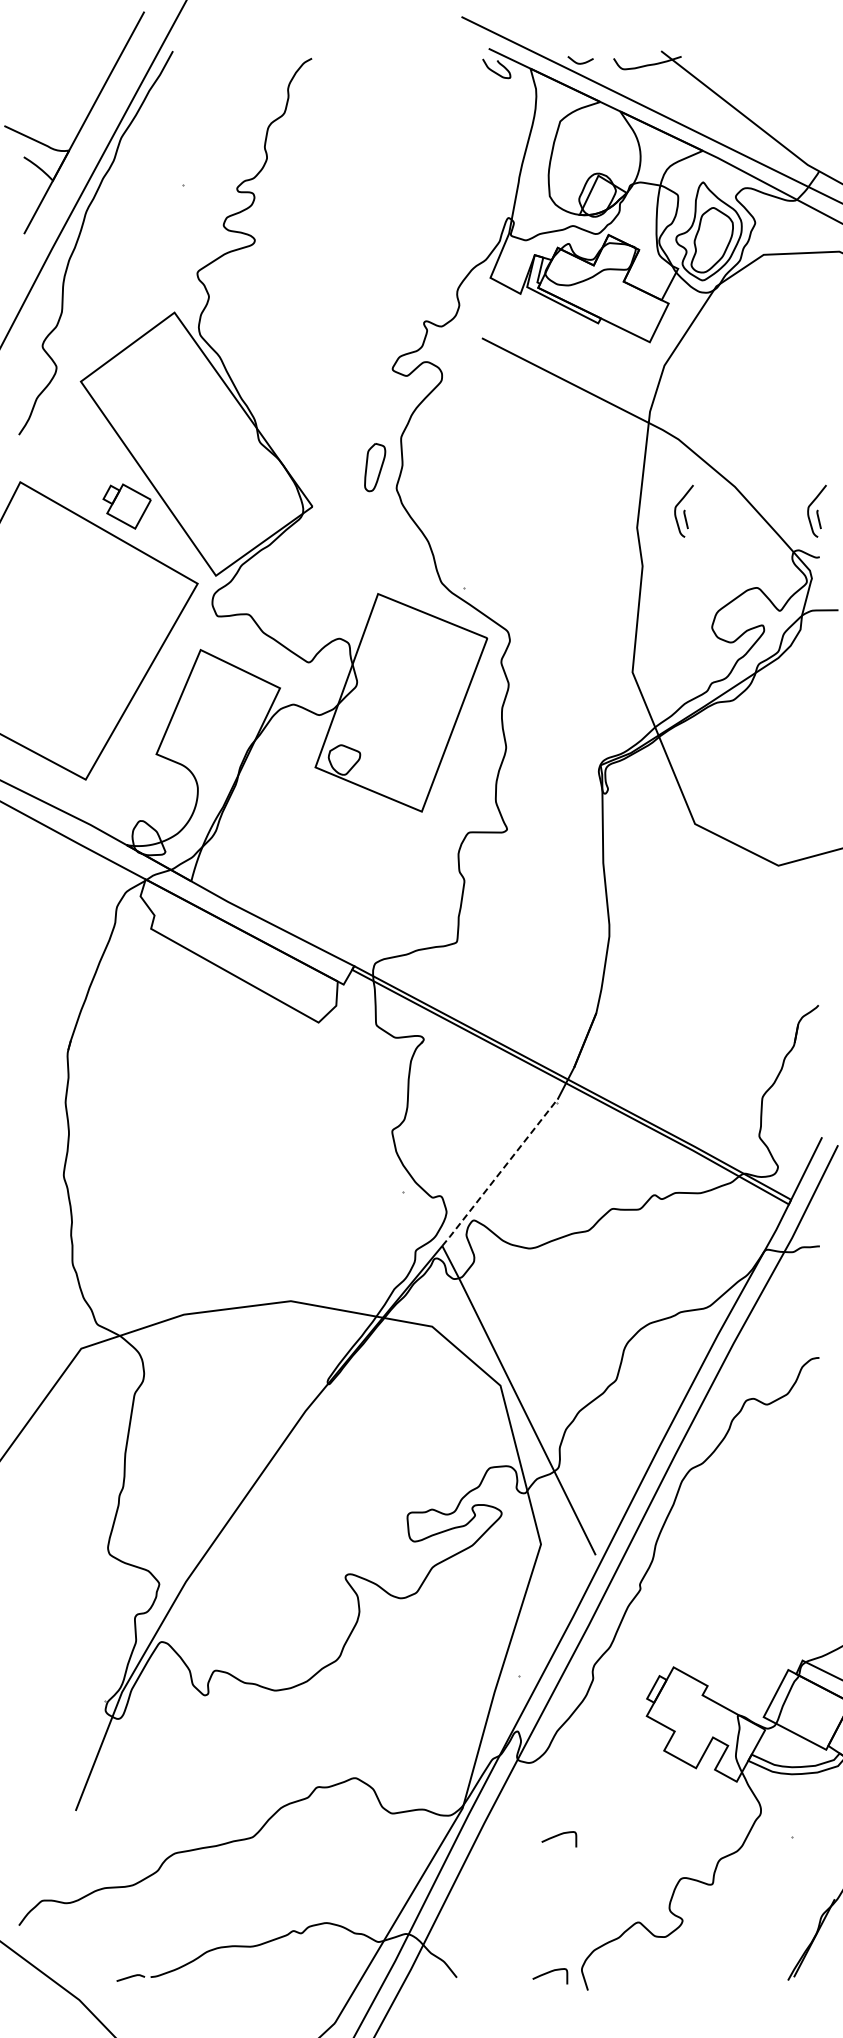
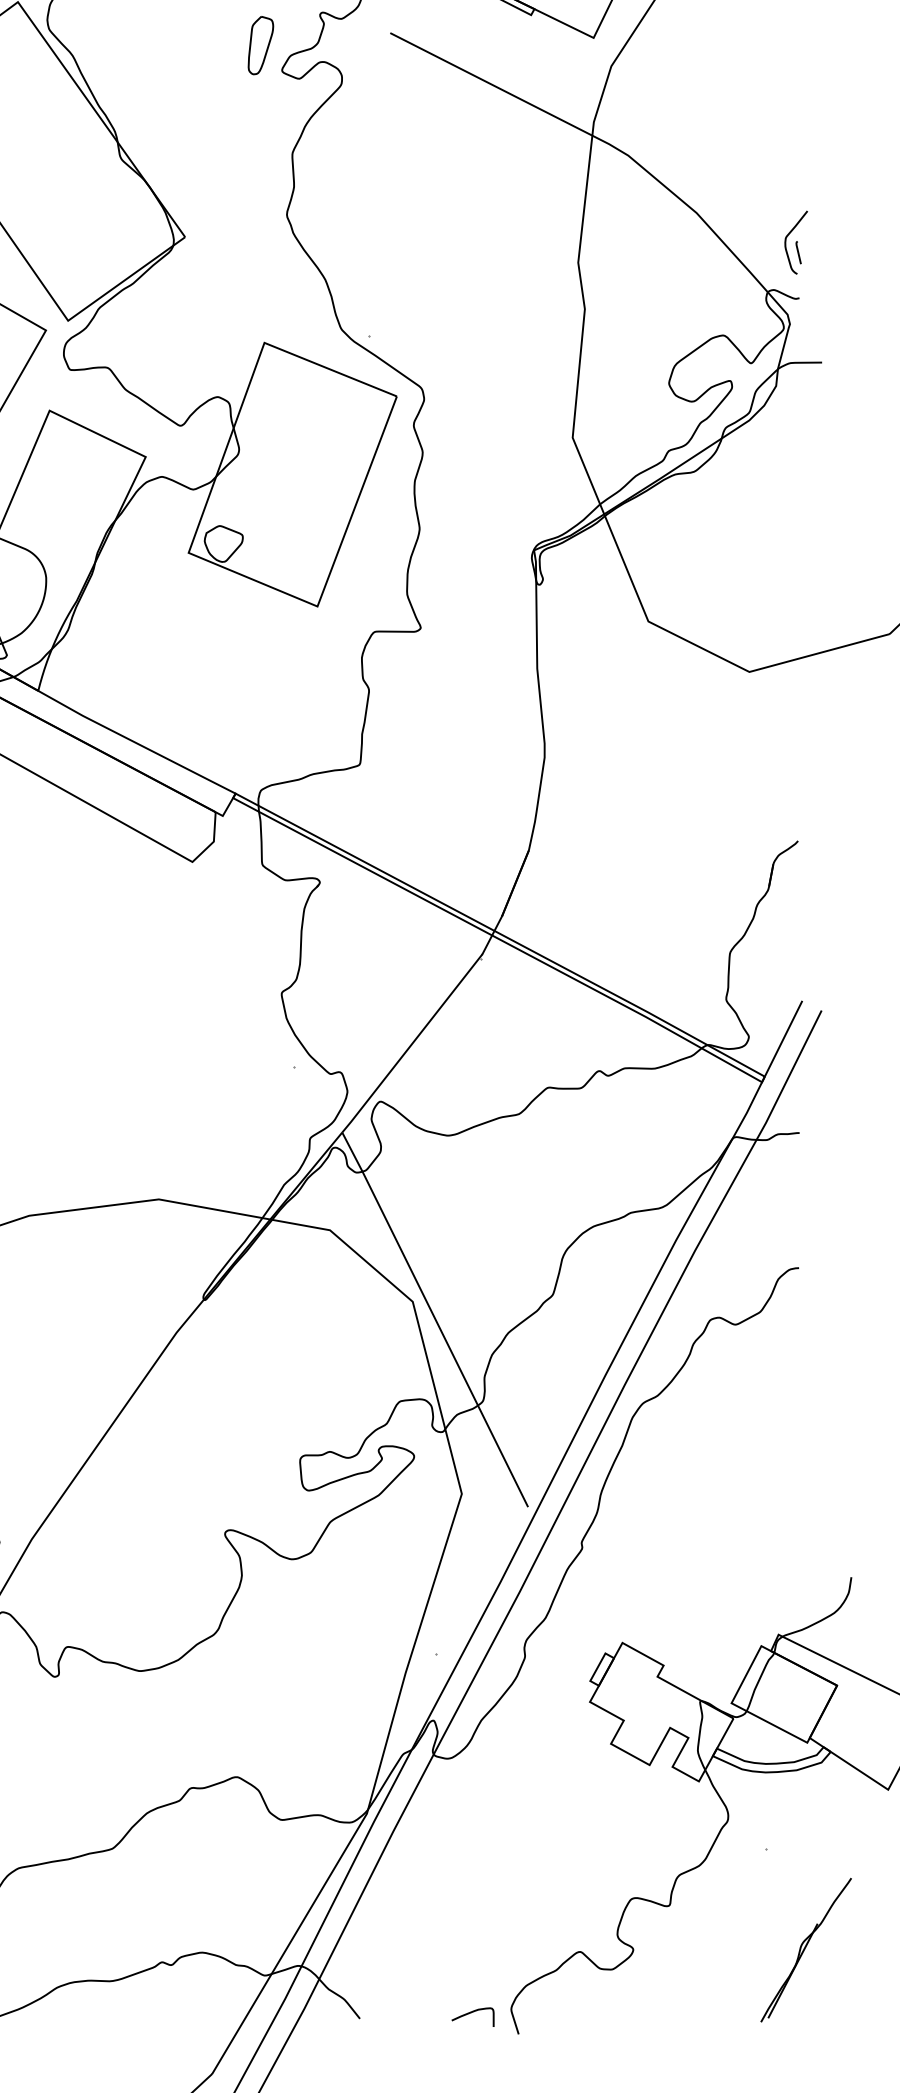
part: (375, 467) -> (261, 45), moved
part: (683, 510) -> (634, 241), removed
line: (500, 1172) -> (412, 1043), dashed -> solid
curve: (558, 1836) -> (483, 1847), removed

